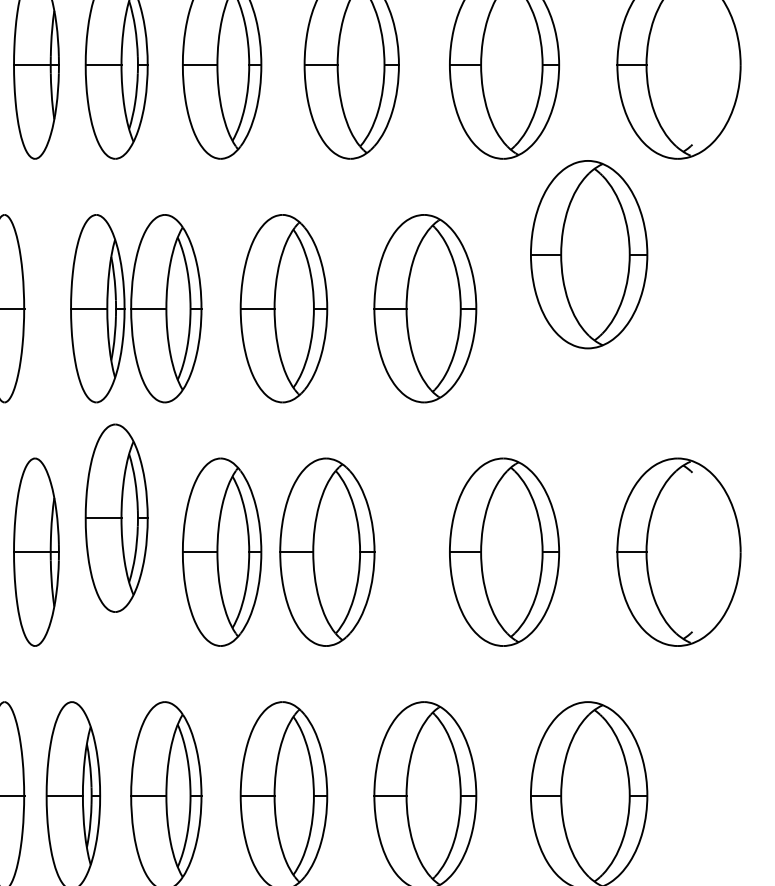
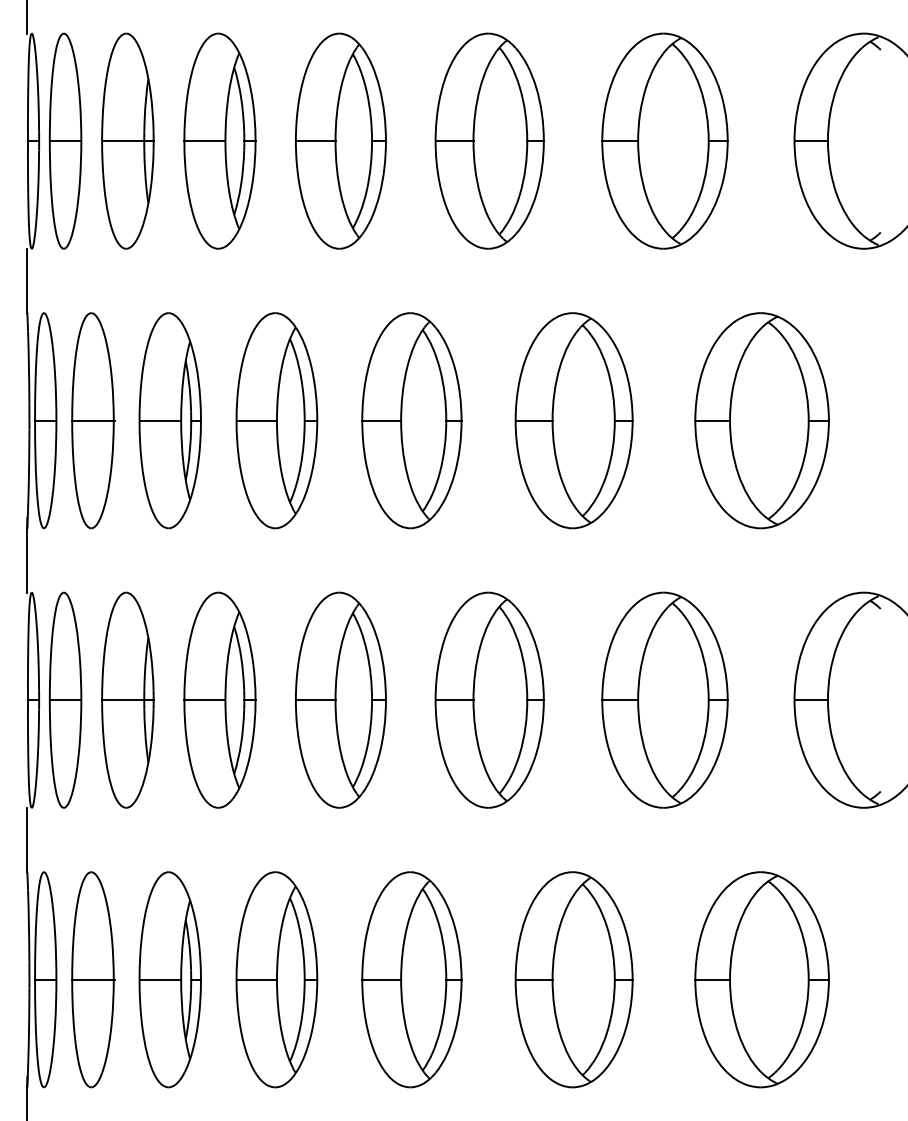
part: (588, 254) -> (761, 420), moved
part: (97, 308) -> (169, 420), moved
part: (116, 517) -> (219, 699), moved
part: (327, 551) -> (489, 699), moved

